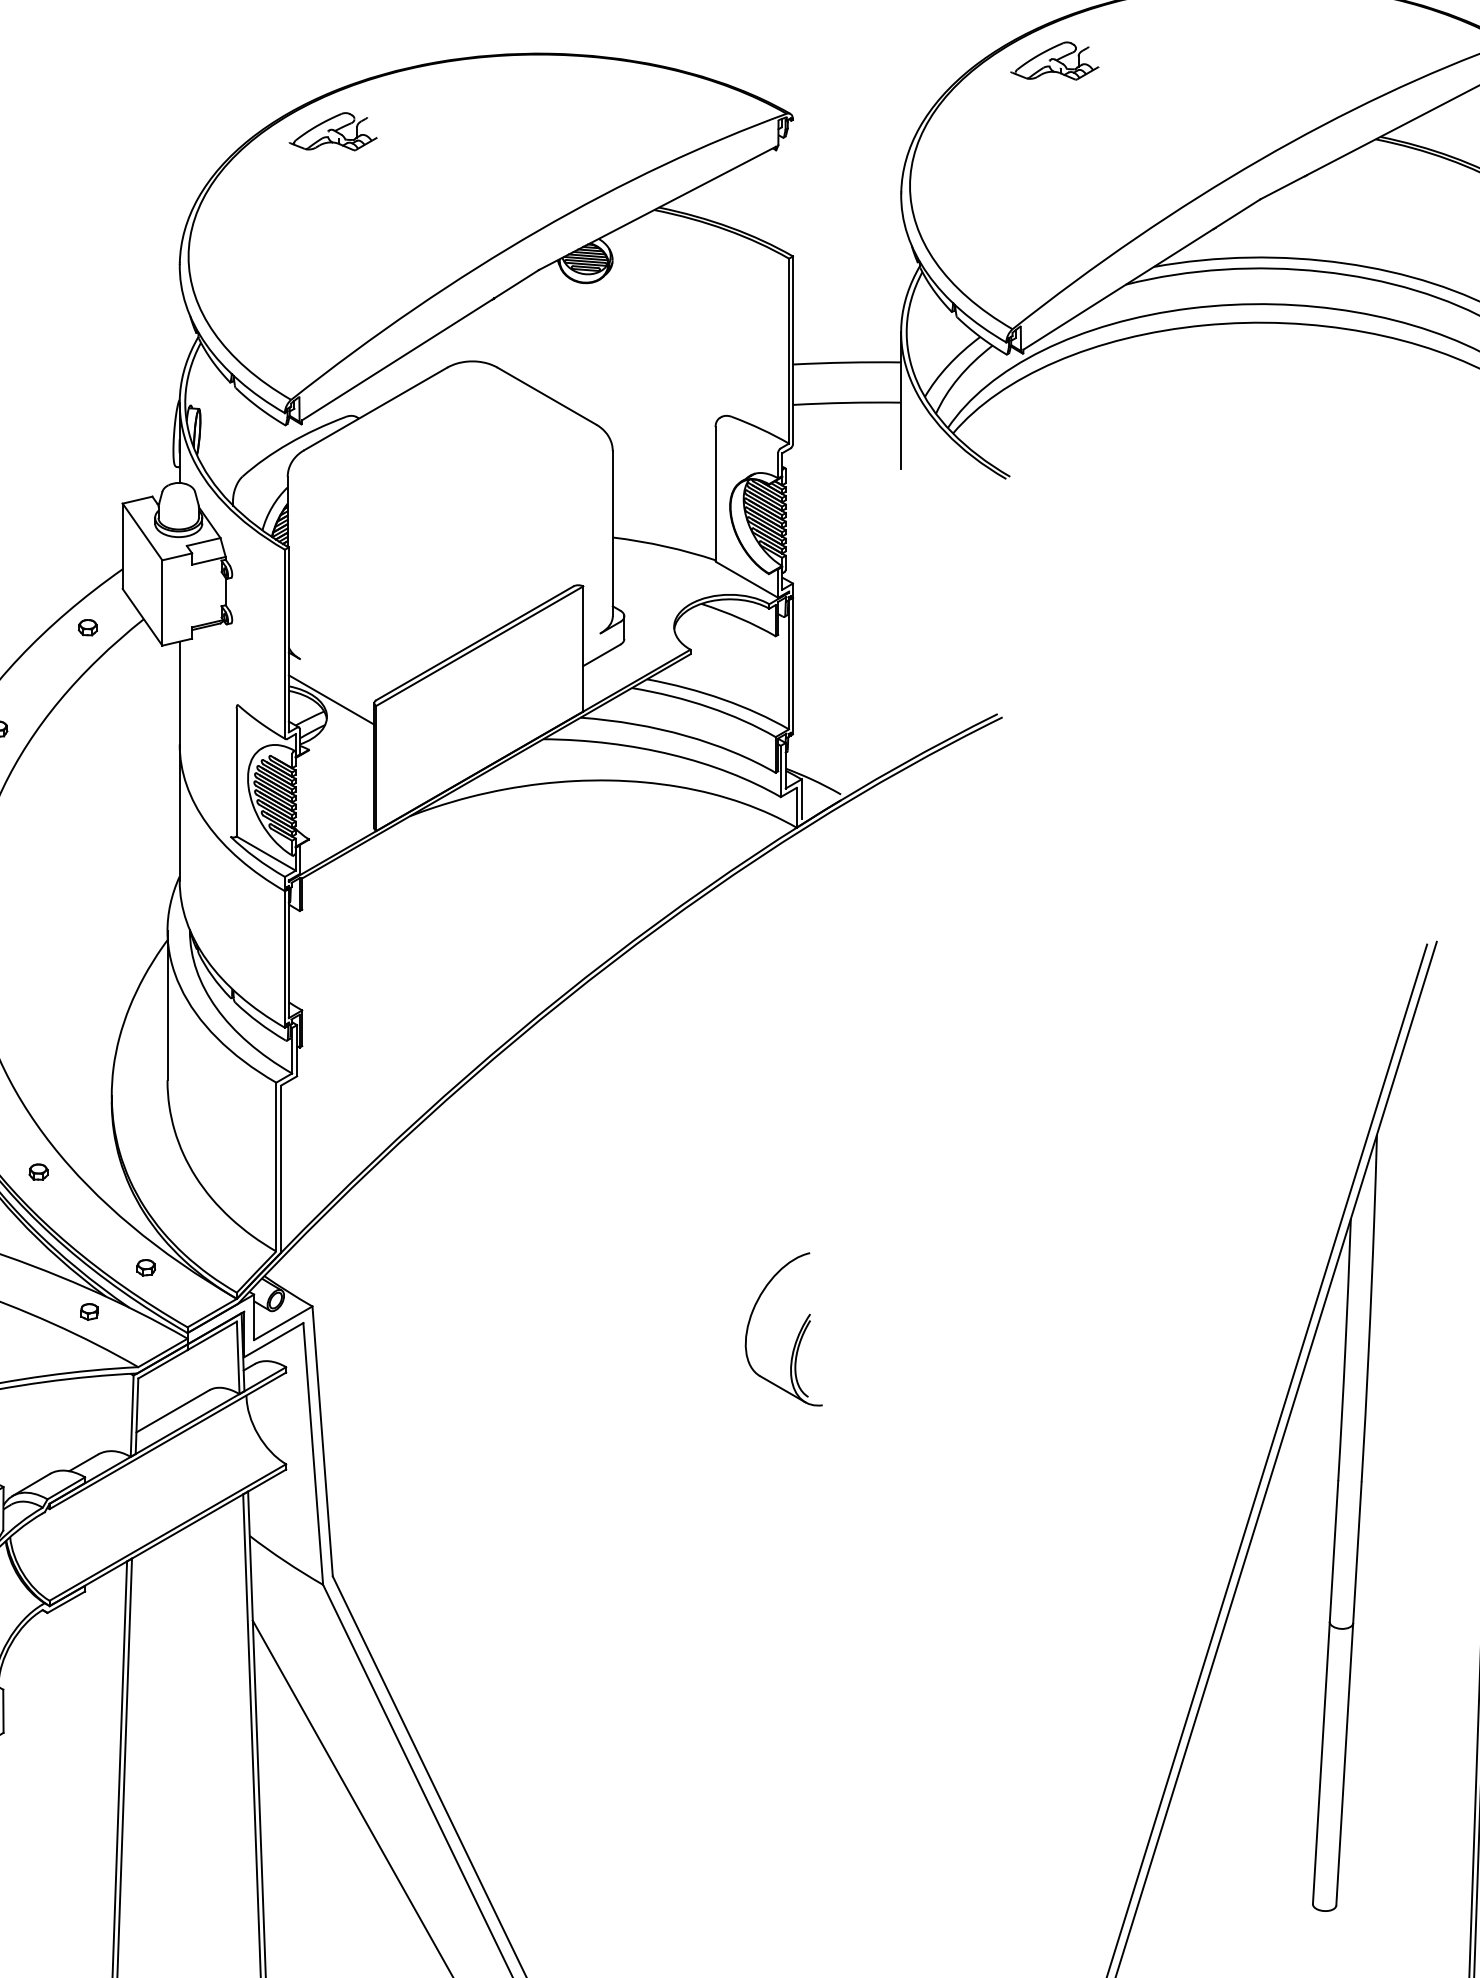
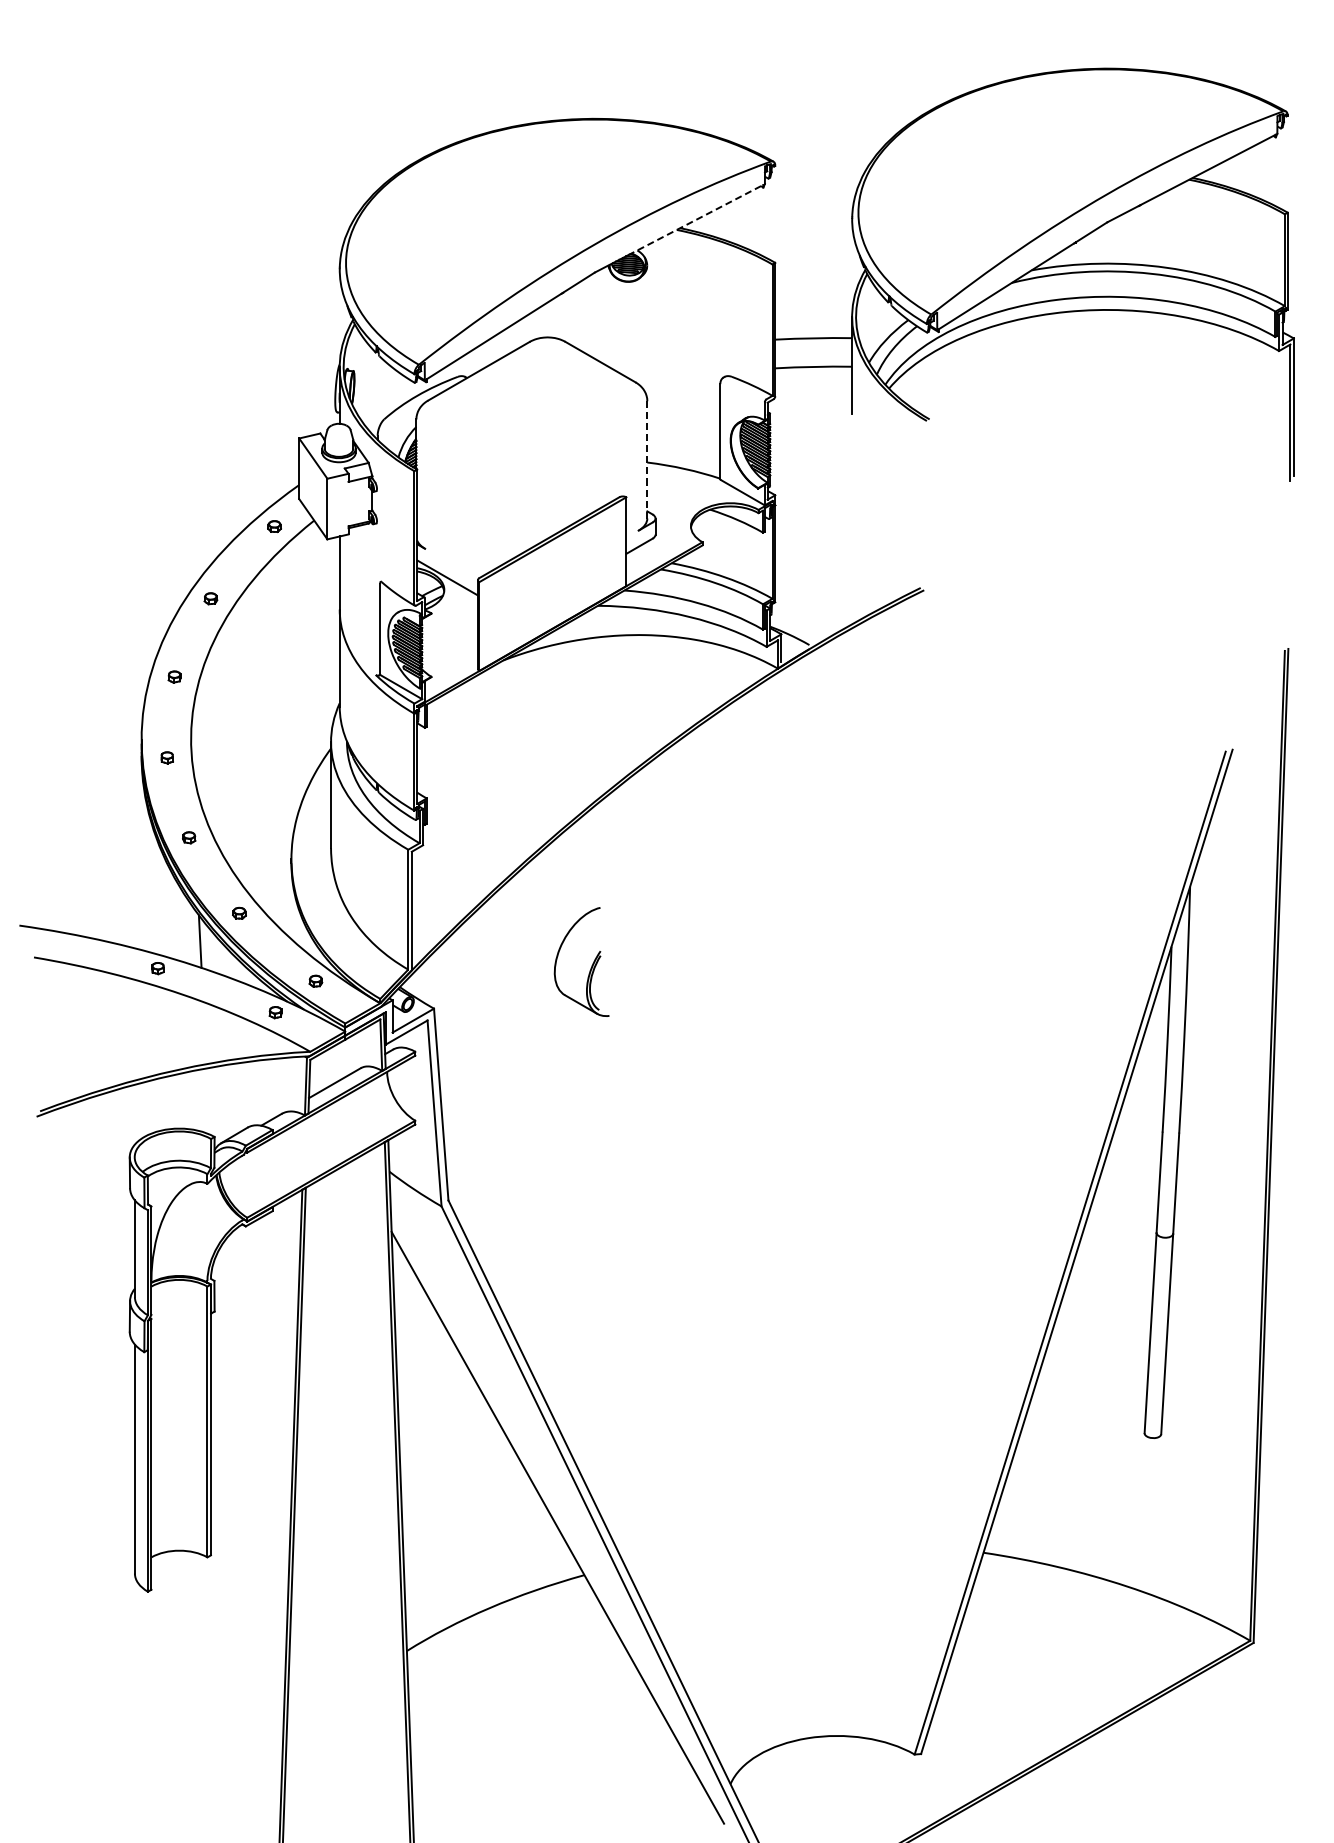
part: (1055, 61) -> (961, 124), removed
part: (332, 131) -> (448, 174), removed
line: (682, 195) -> (696, 219), solid -> dashed
line: (613, 533) -> (647, 459), solid -> dashed
part: (797, 1334) -> (591, 965), moved

